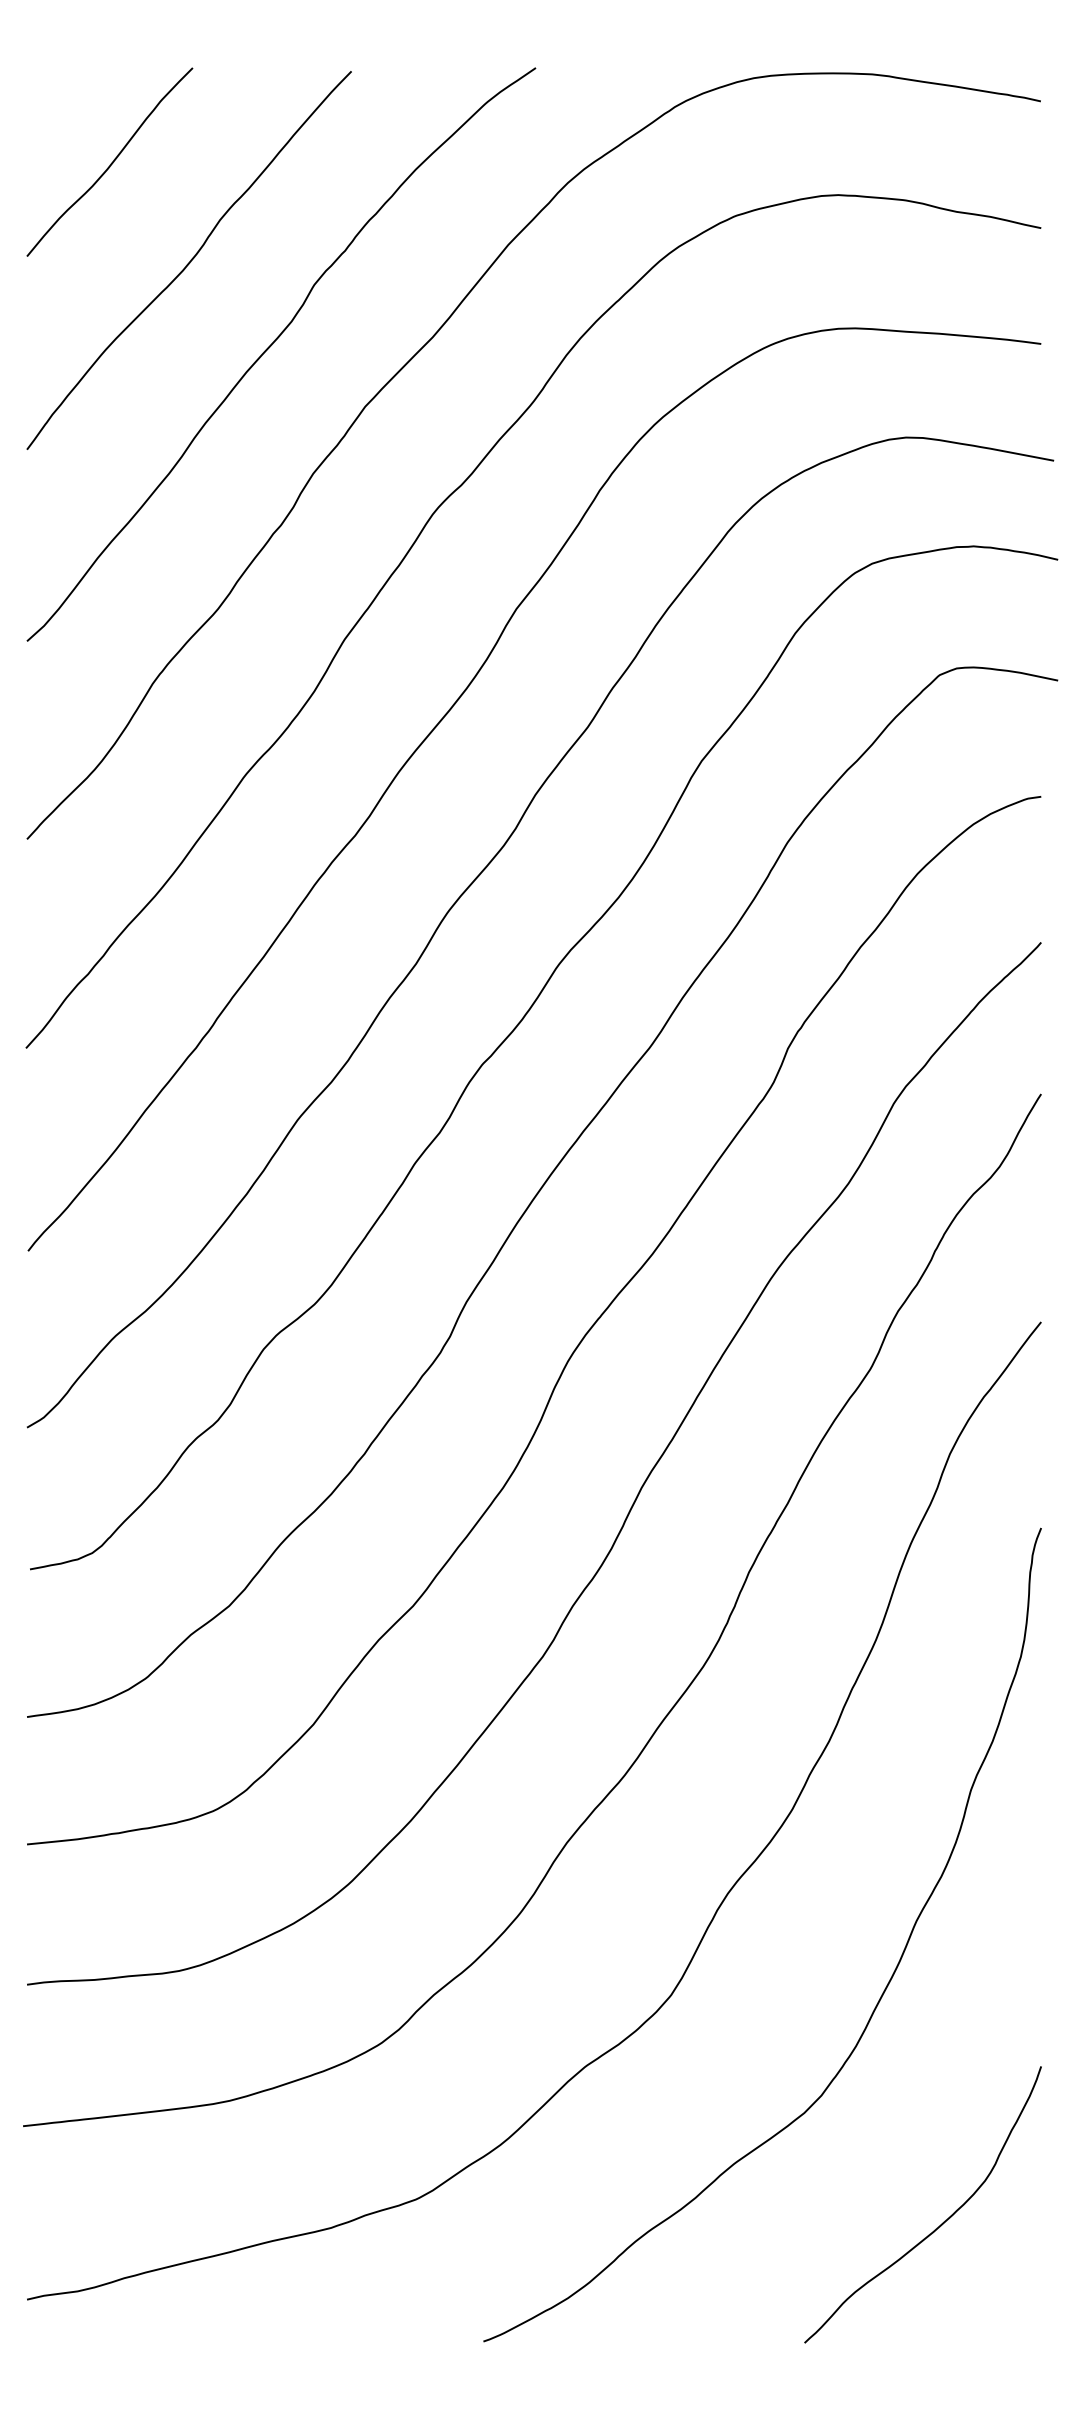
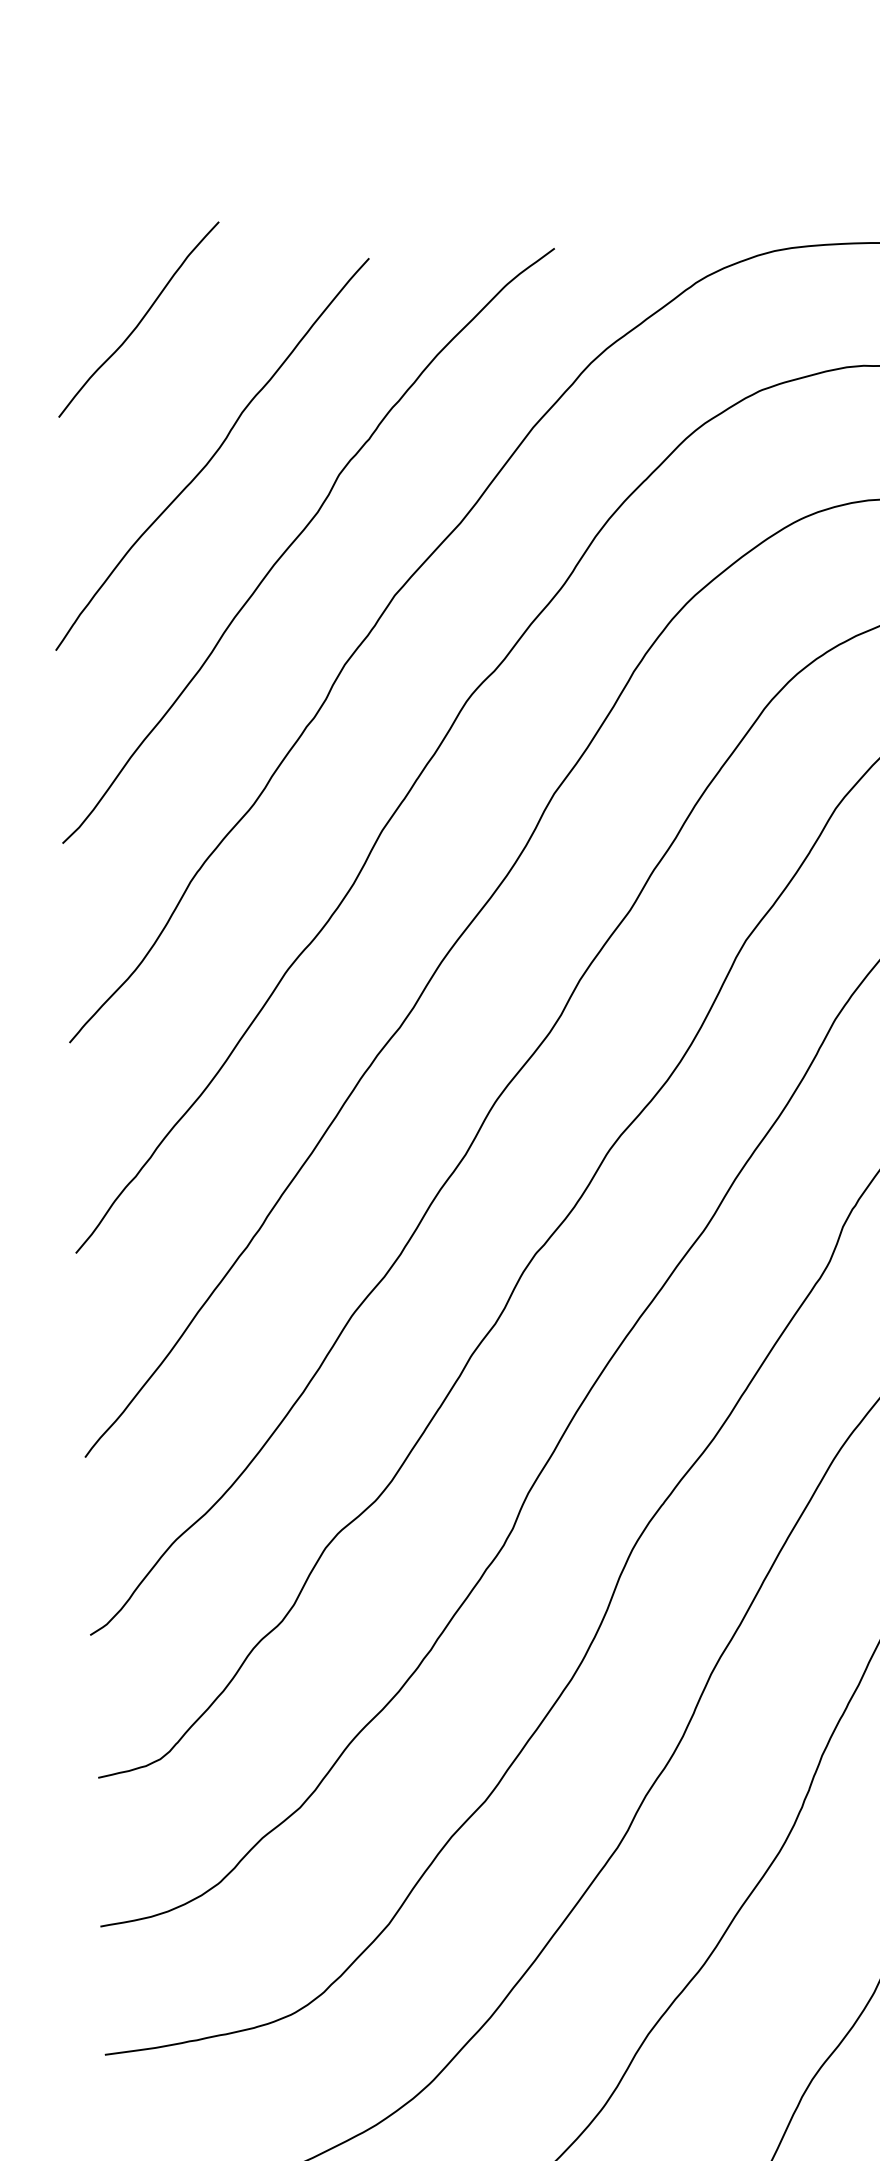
curve: (111, 162) -> (140, 319), moved

